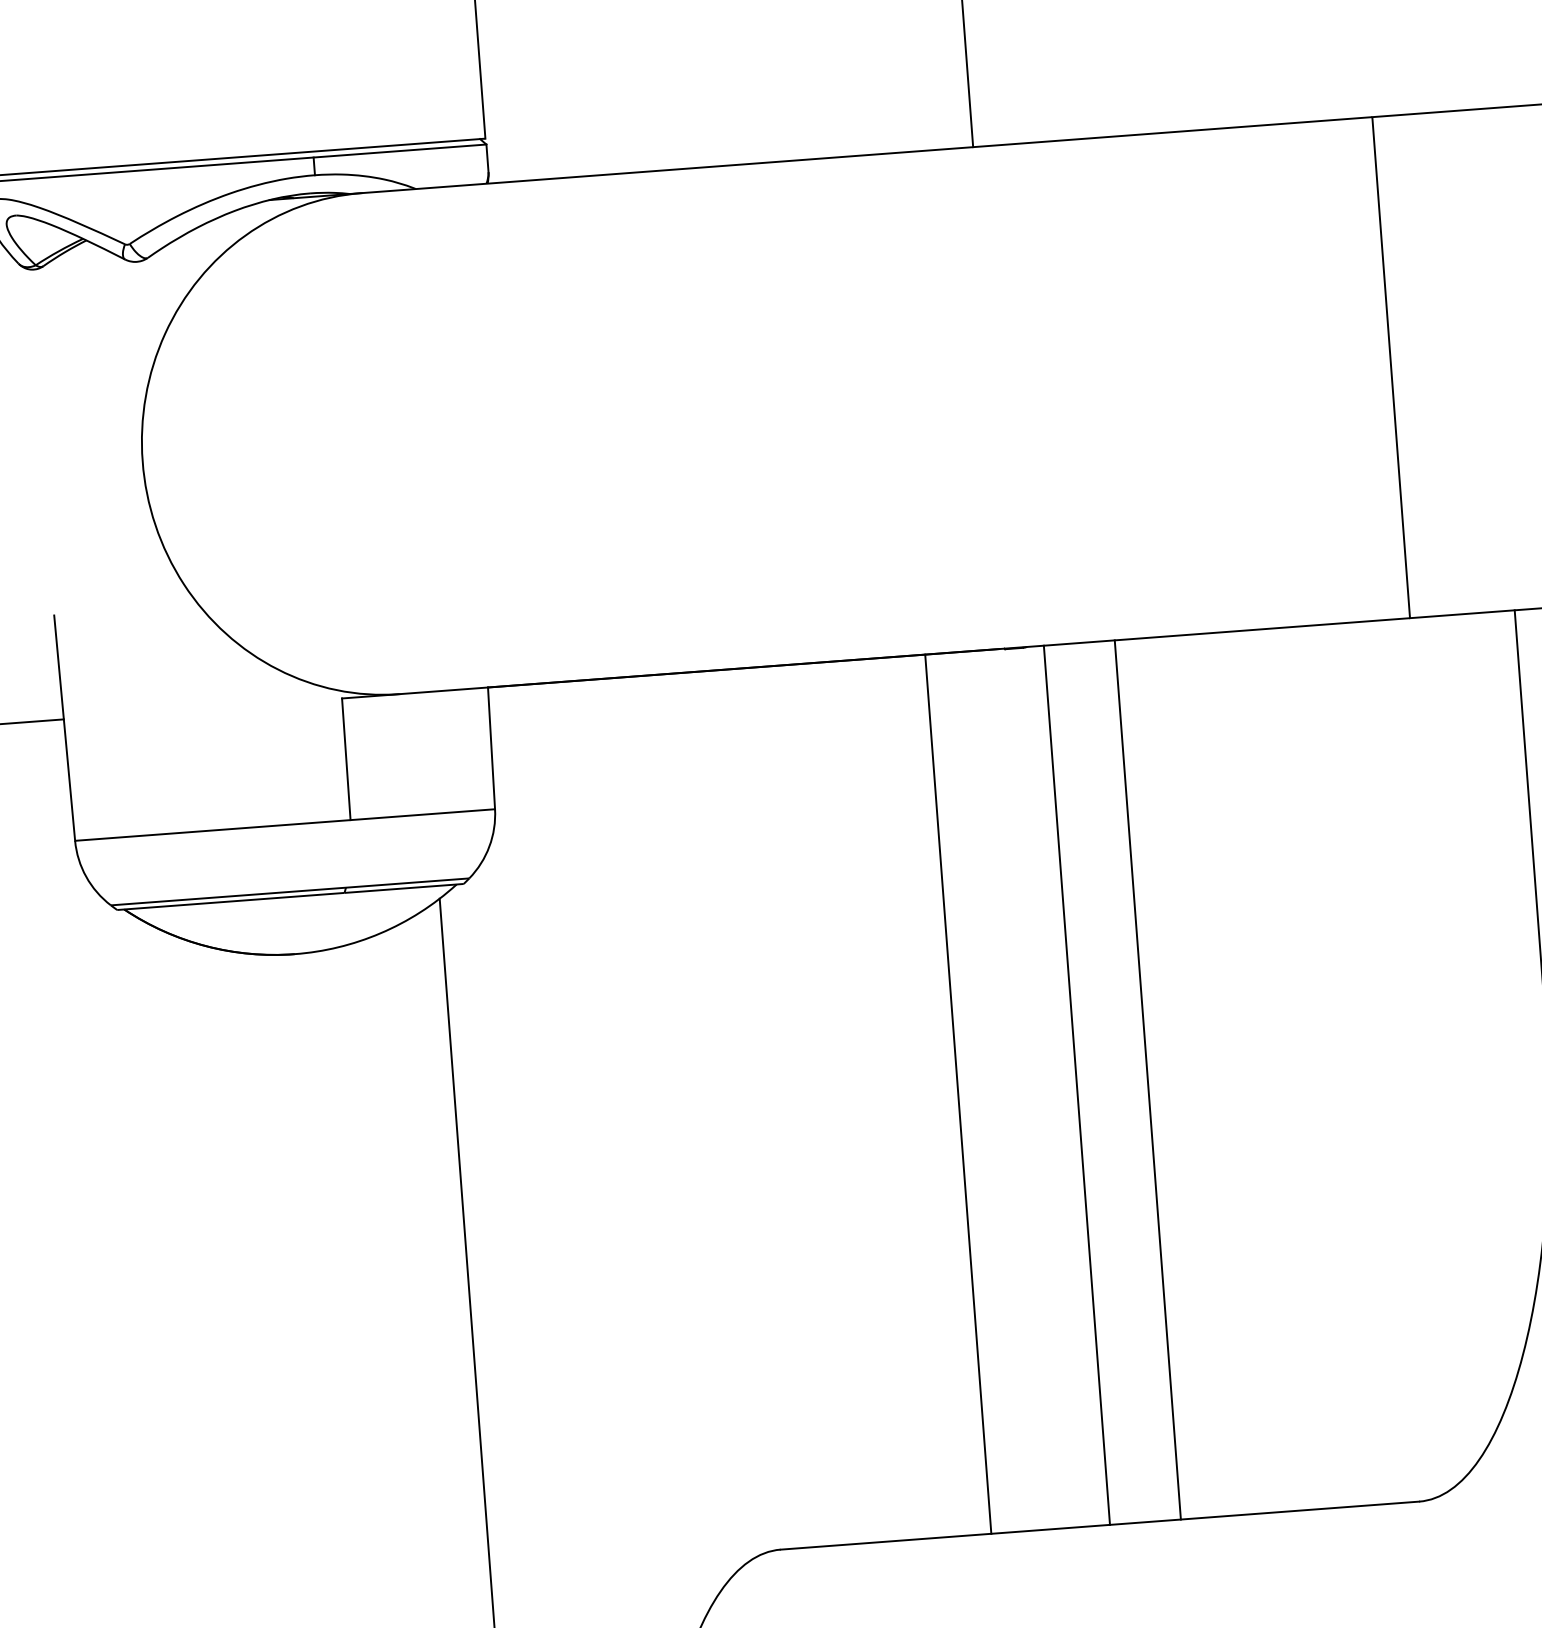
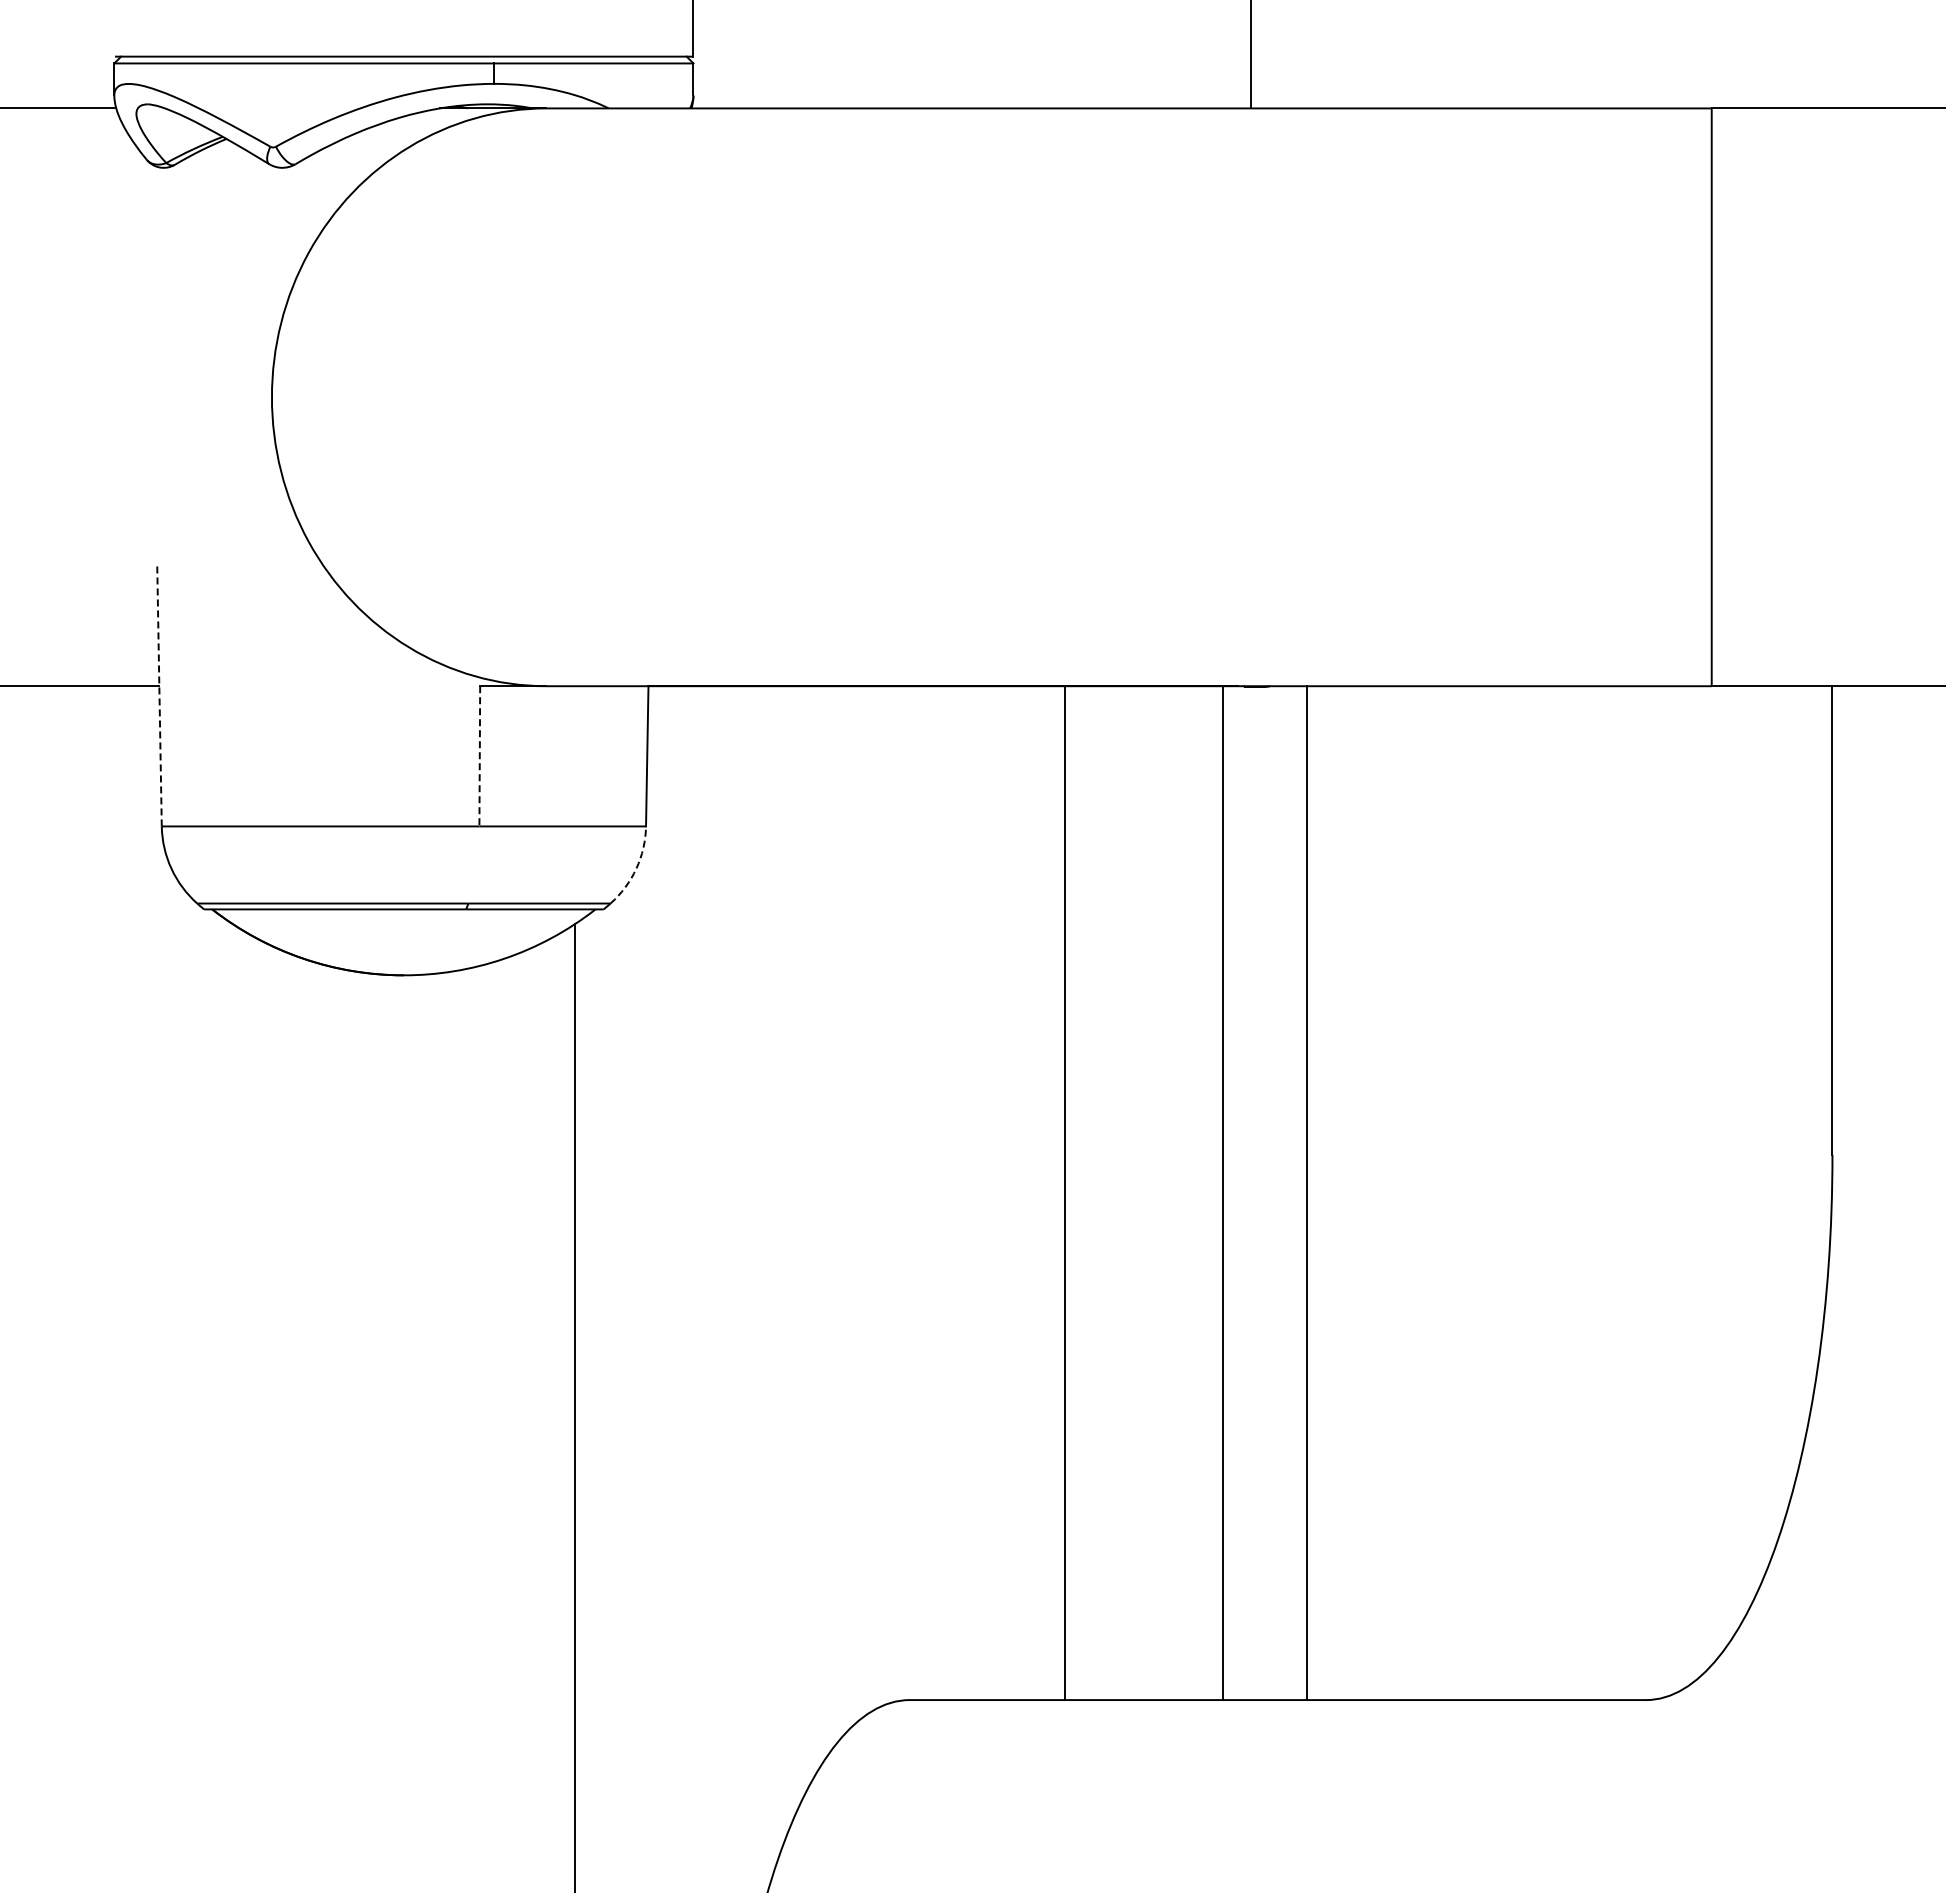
line: (64, 727) -> (159, 695), solid -> dashed
line: (346, 759) -> (479, 756), solid -> dashed
arc: (489, 846) -> (636, 868), solid -> dashed
line: (1148, 1080) -> (1307, 1193), moved
line: (1076, 1085) -> (1222, 1193), moved
line: (958, 1094) -> (1064, 1193), moved

